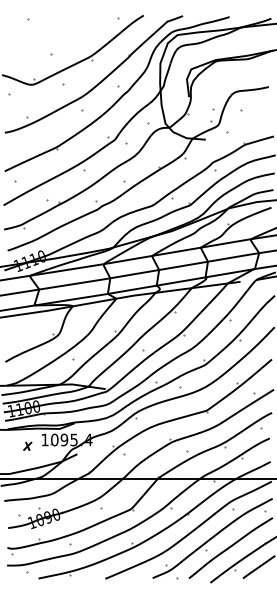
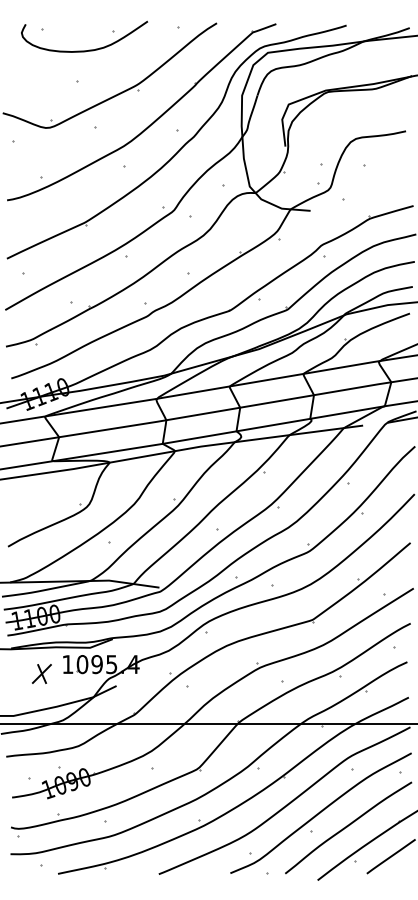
part: (58, 32) -> (88, 48), added
part: (27, 446) -> (41, 674), size x1.67

